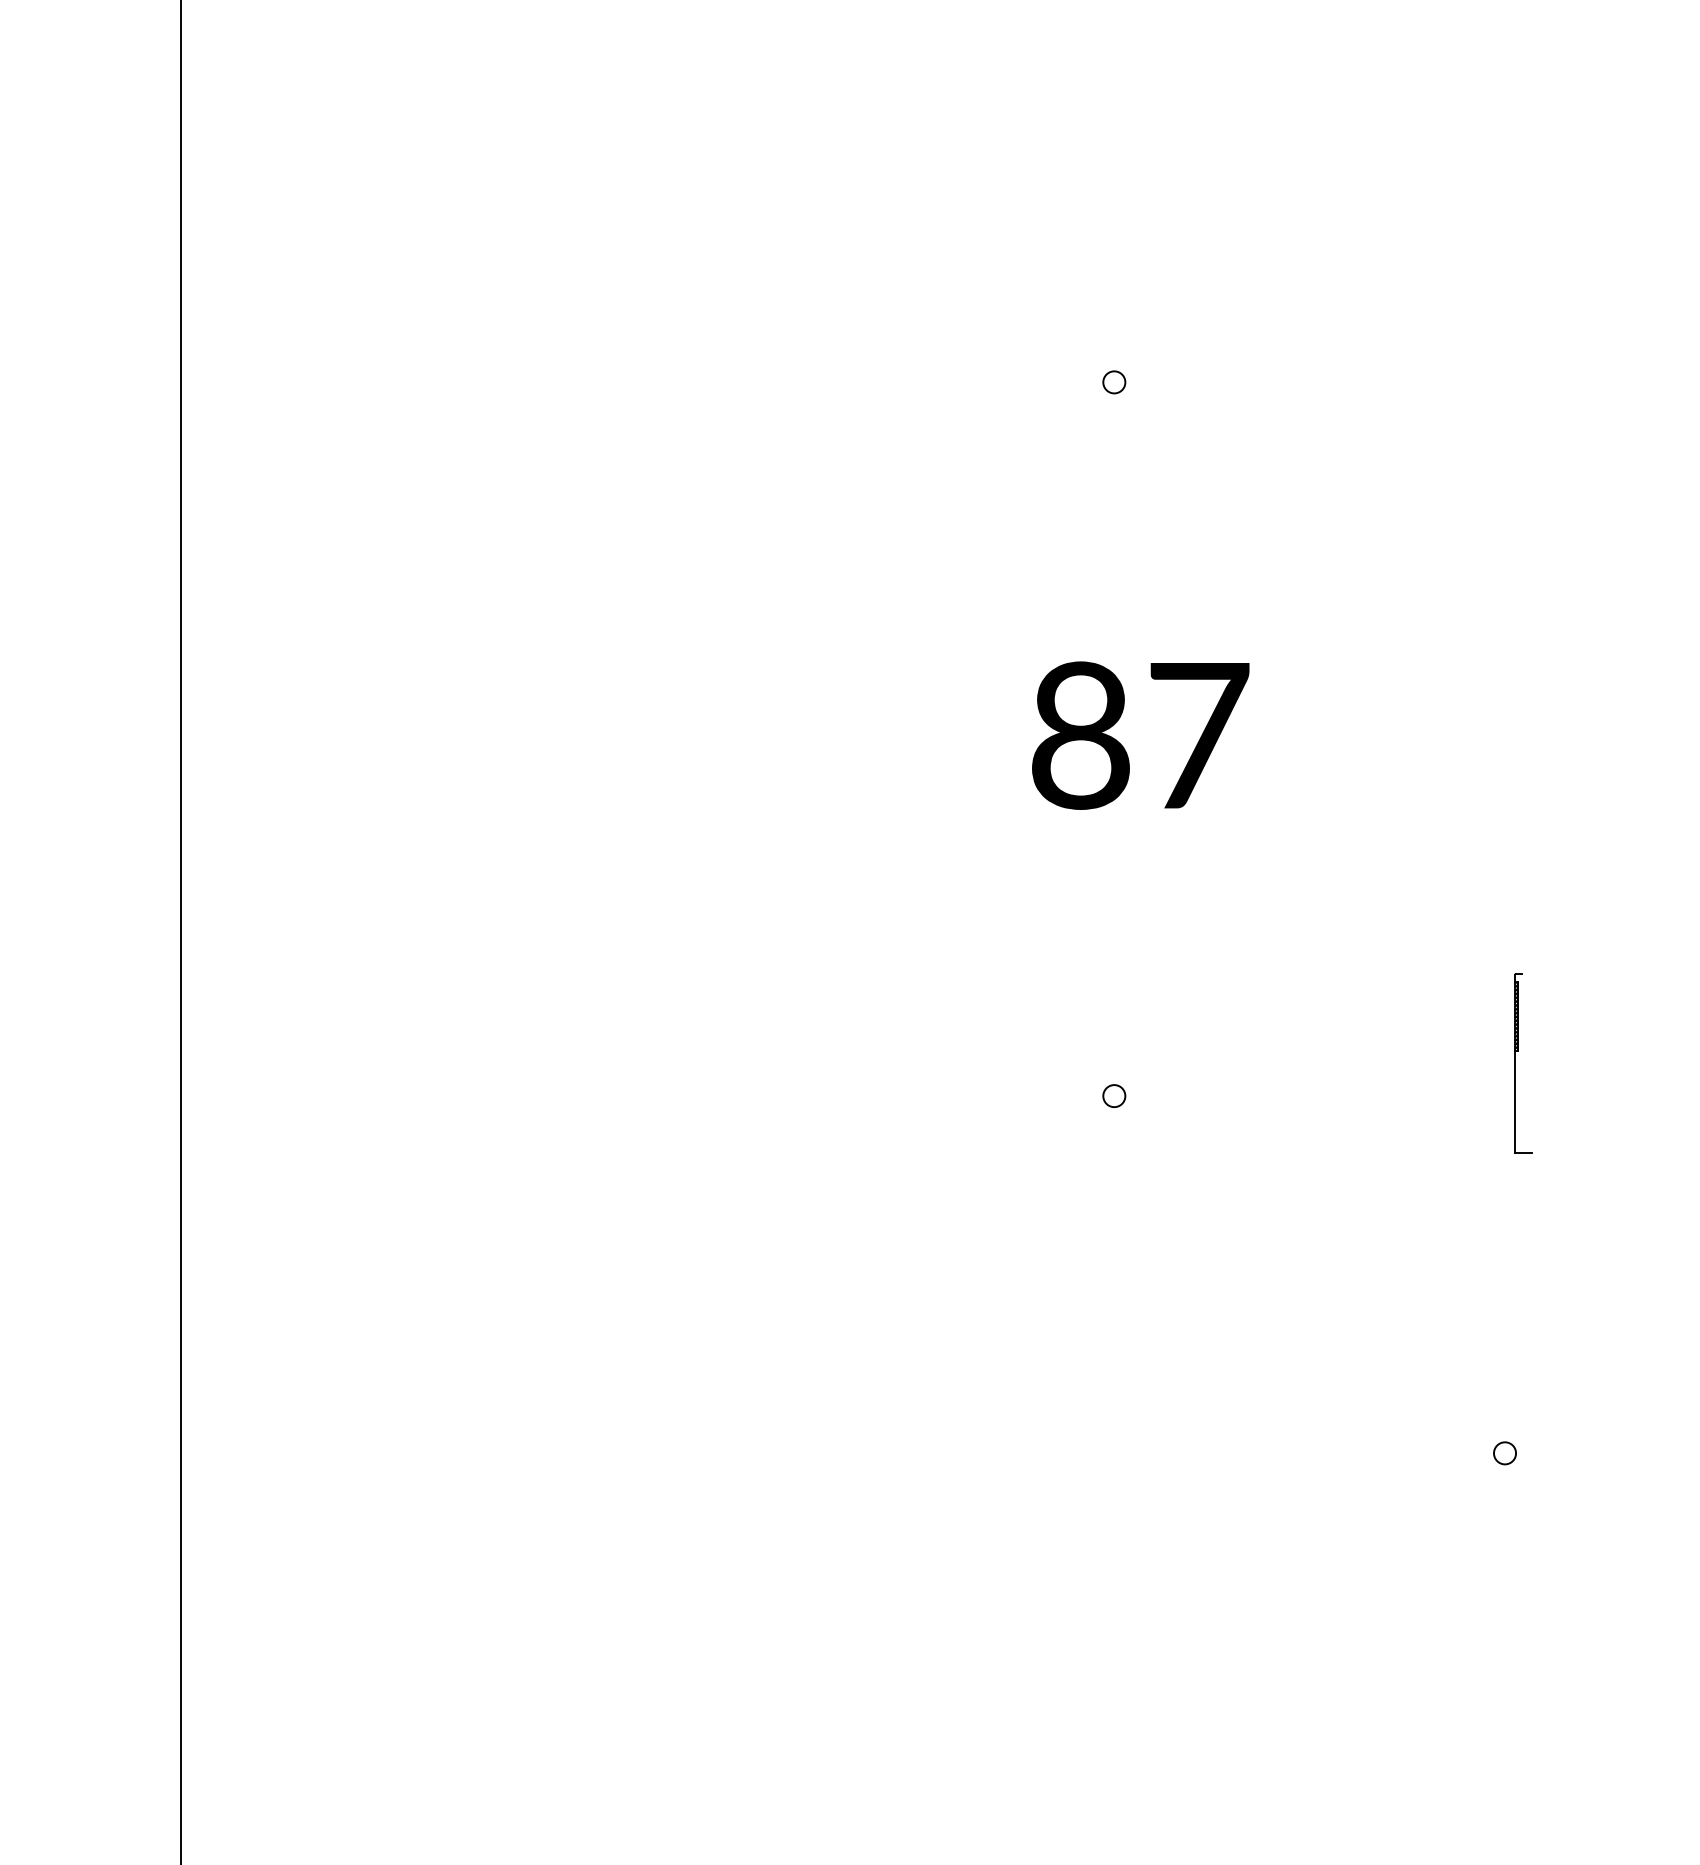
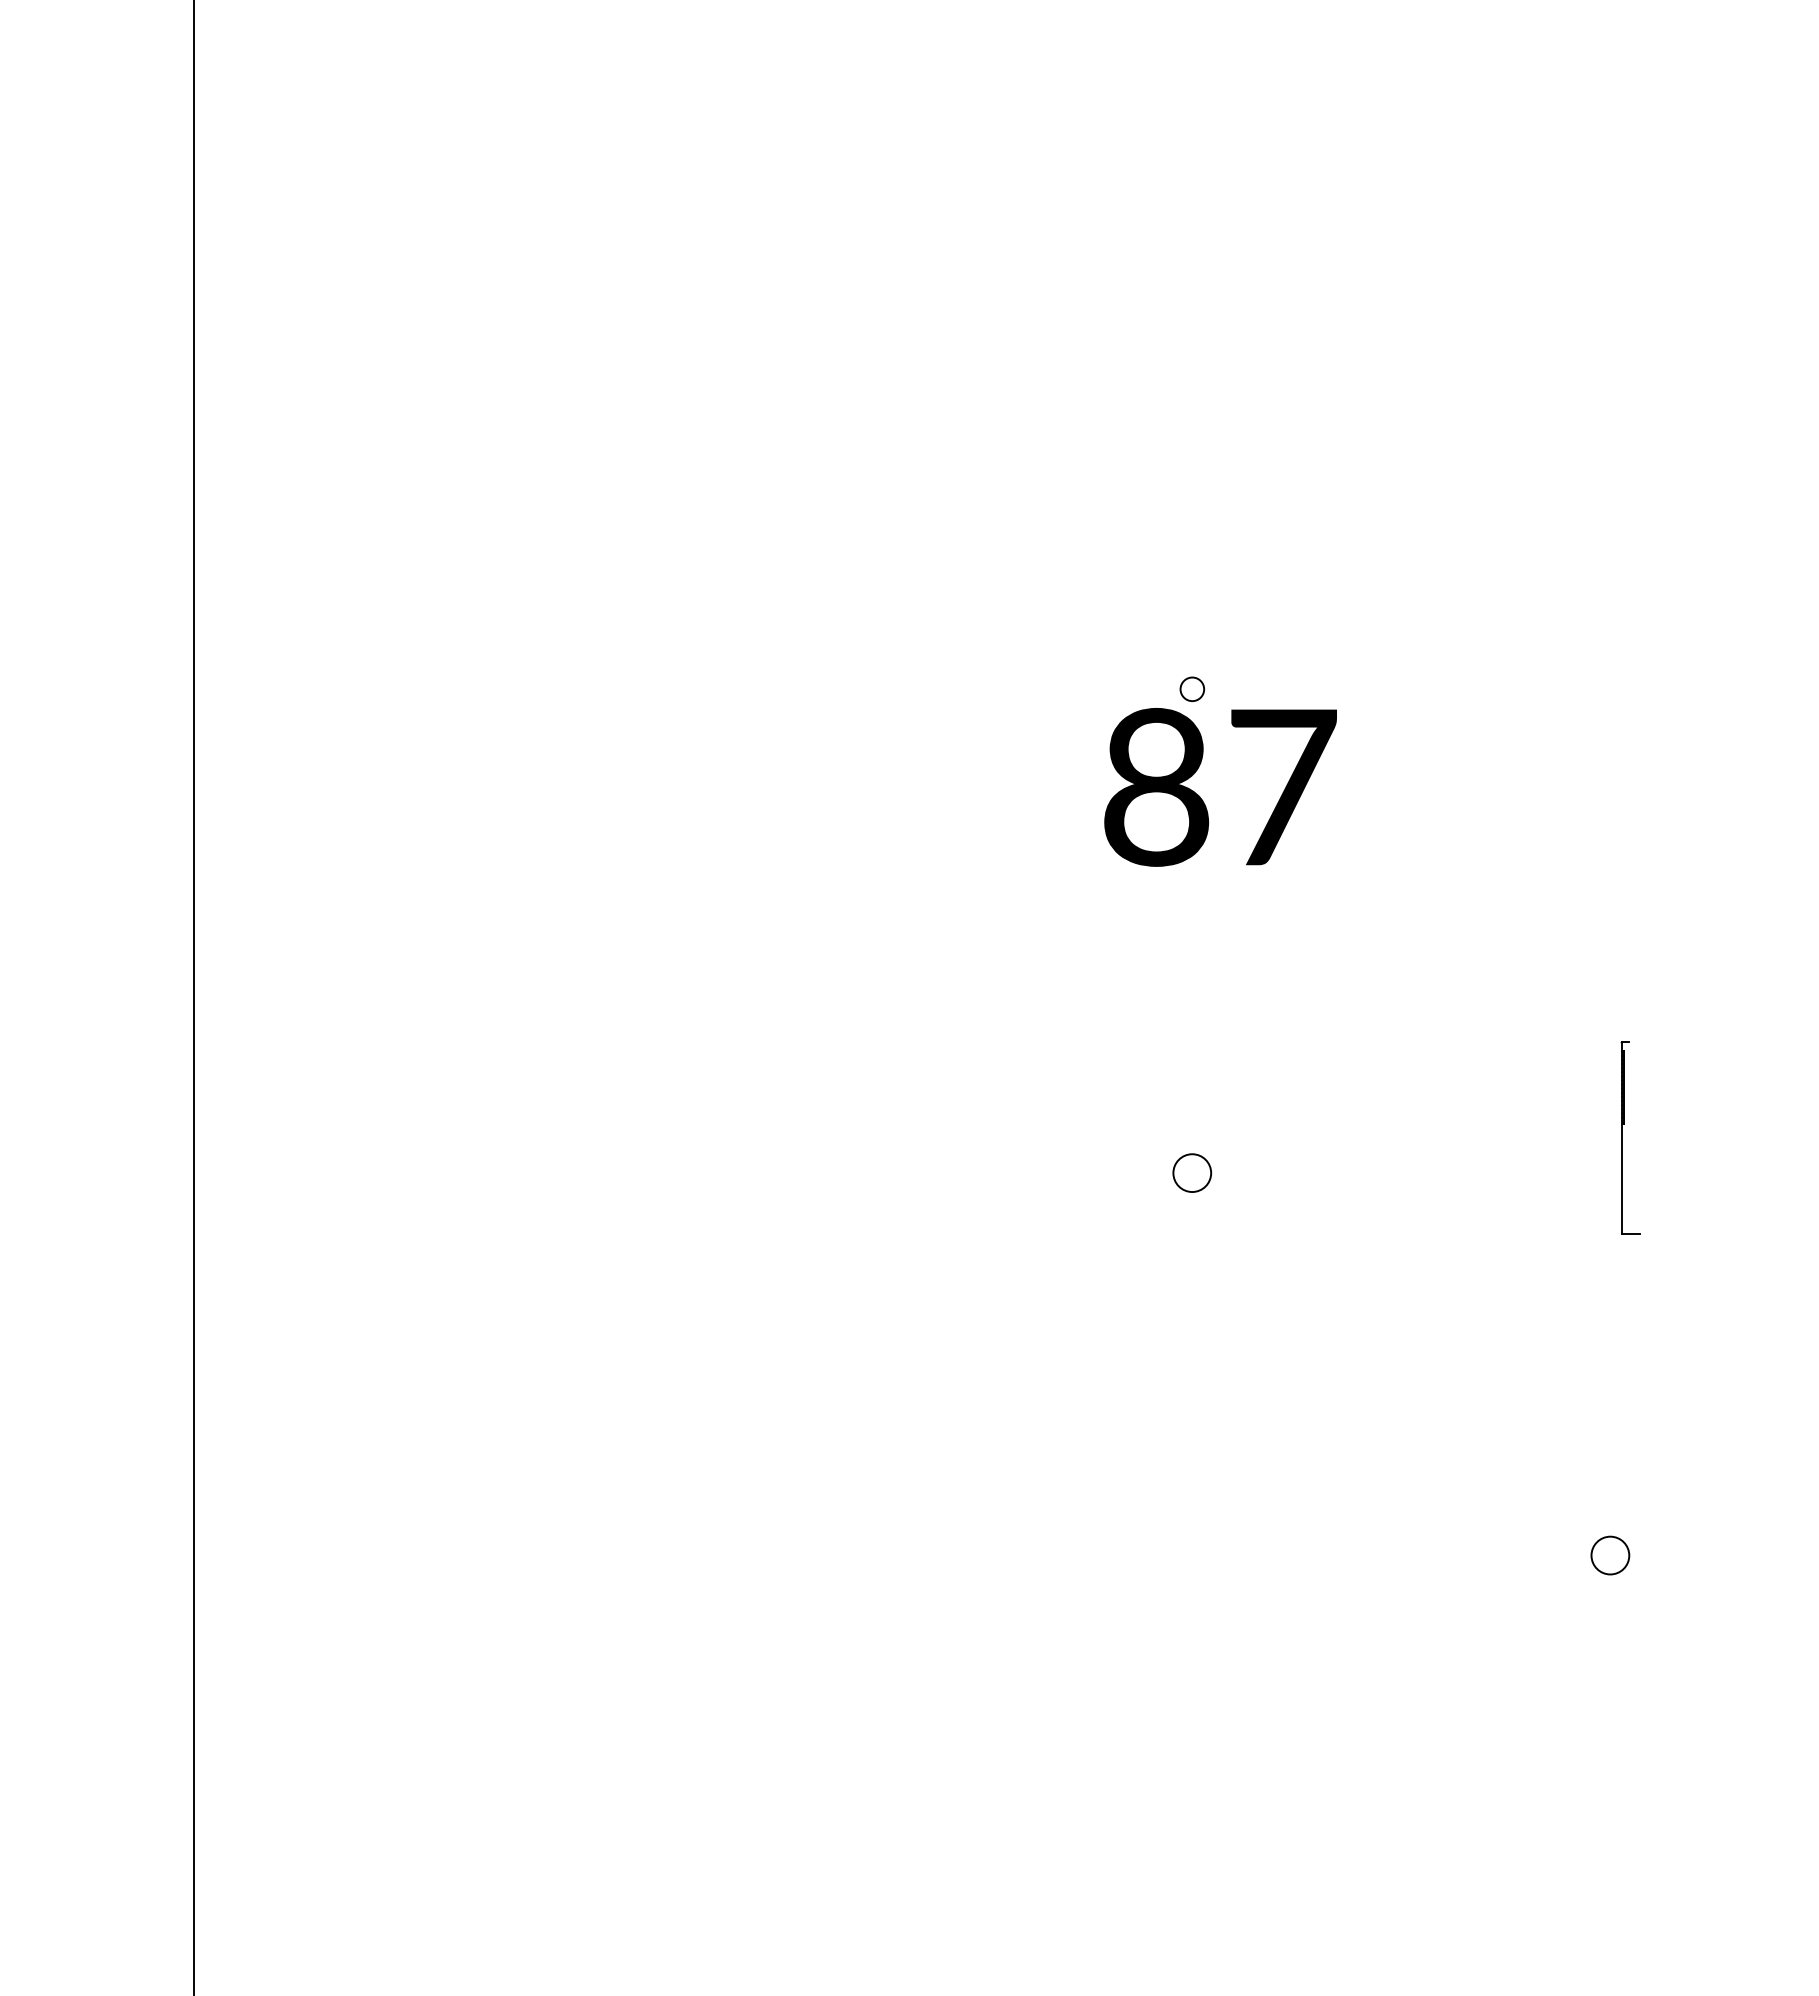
circle: (1114, 381) -> (1192, 688), moved
circle: (1114, 1095) -> (1192, 1172), size x1.6
circle: (1505, 1452) -> (1610, 1554), size x1.6

